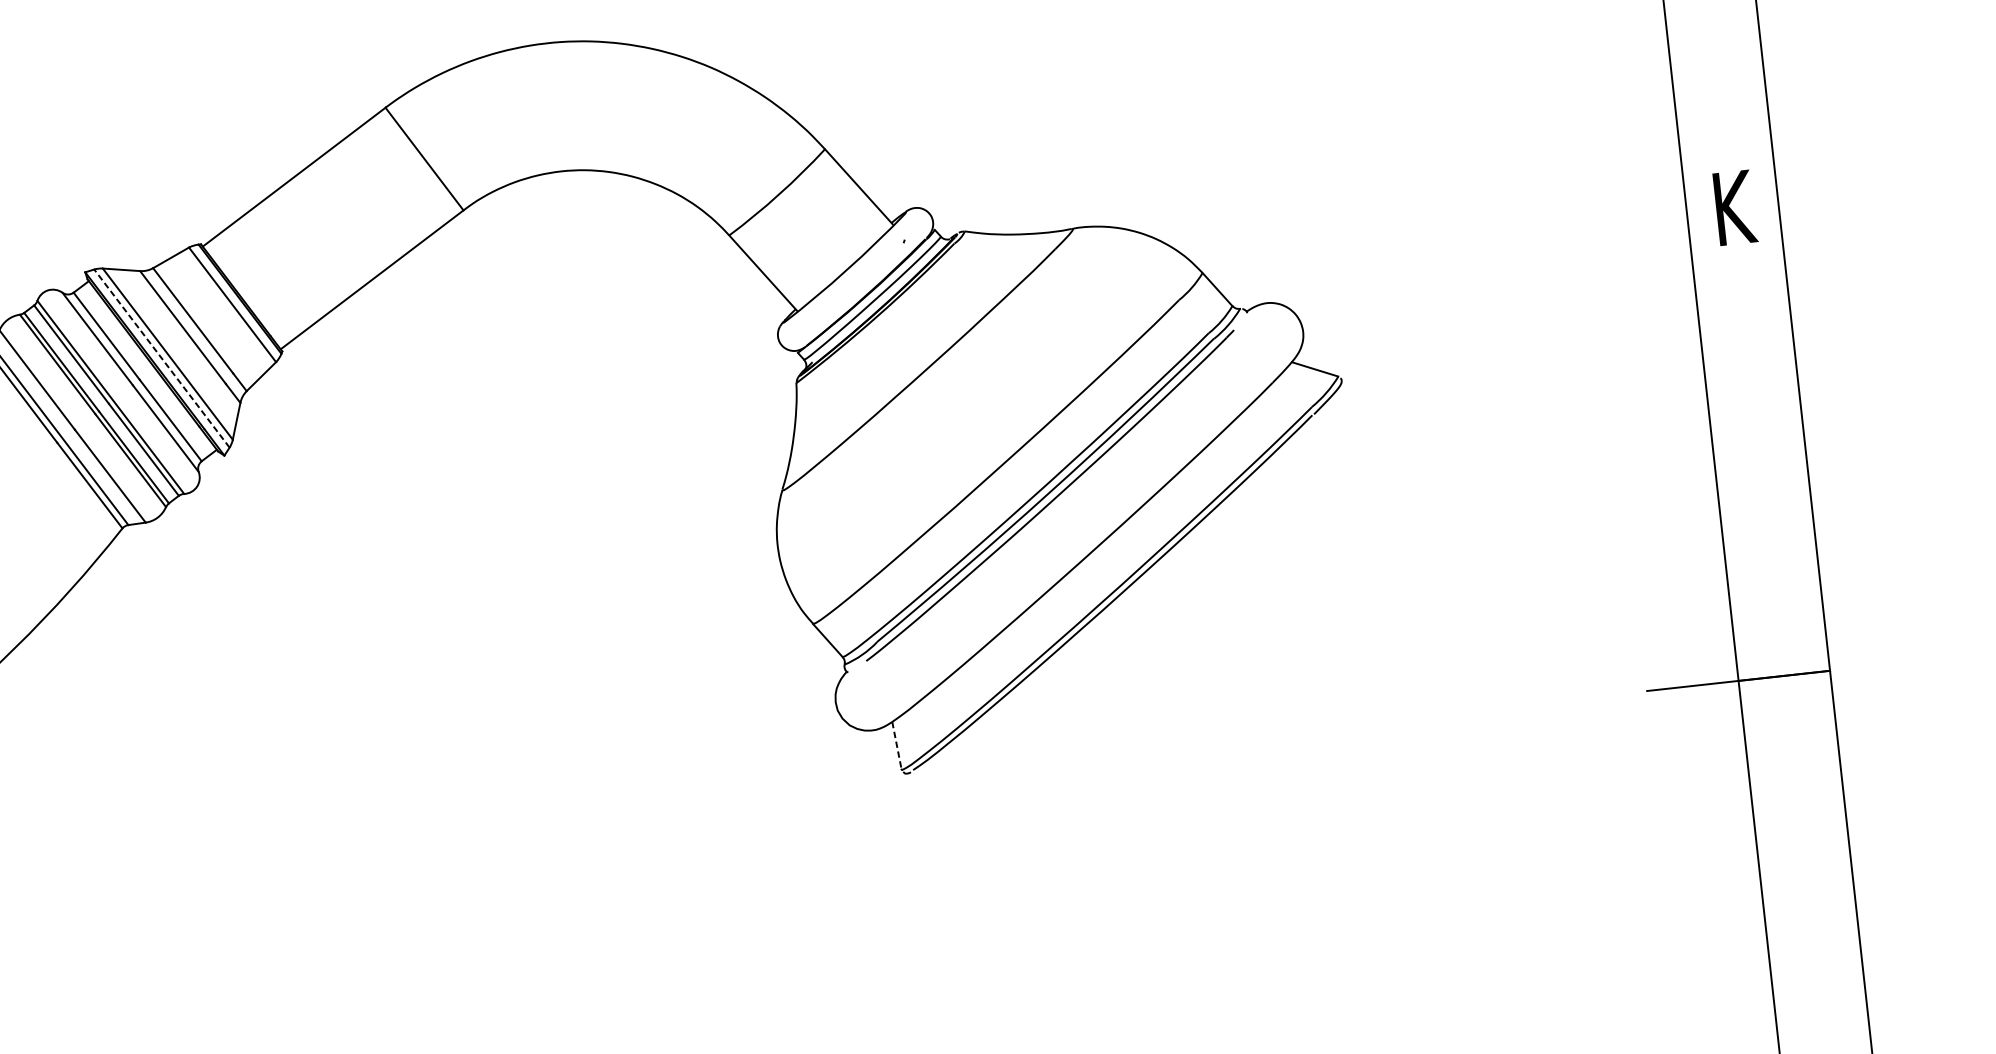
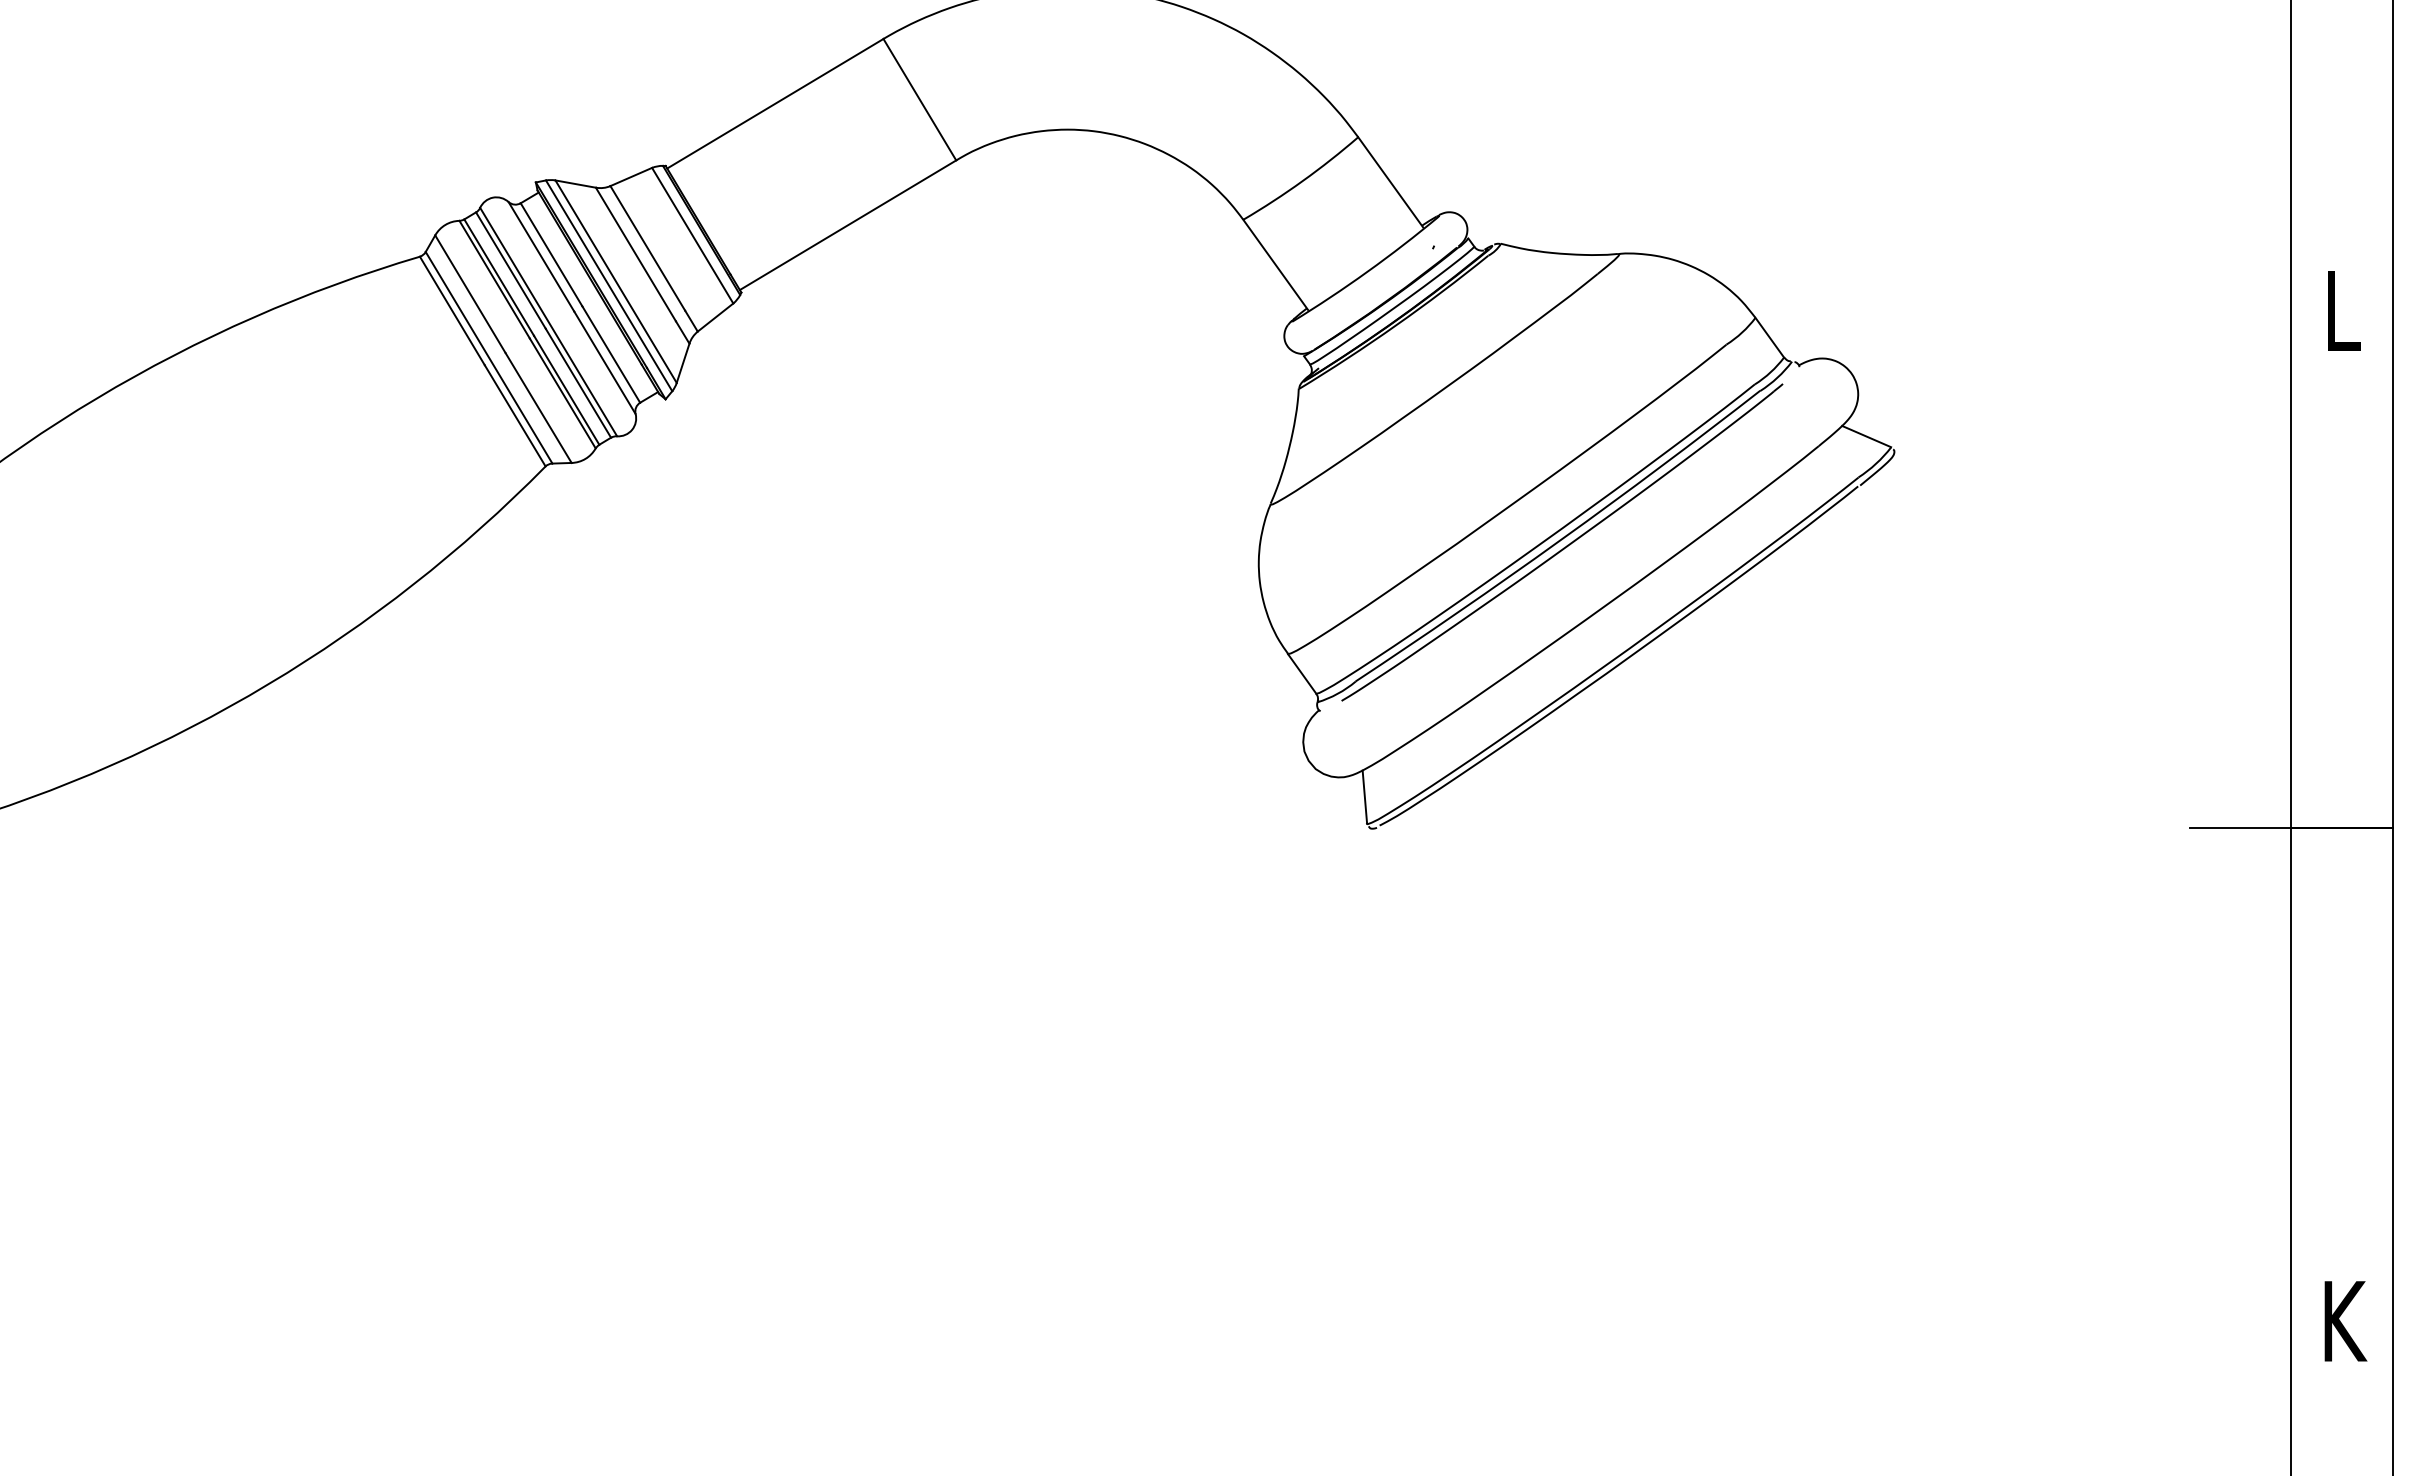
text: (1735, 207) -> (2345, 310), K -> L
line: (162, 358) -> (609, 285), dashed -> solid
line: (896, 746) -> (1364, 797), dashed -> solid

